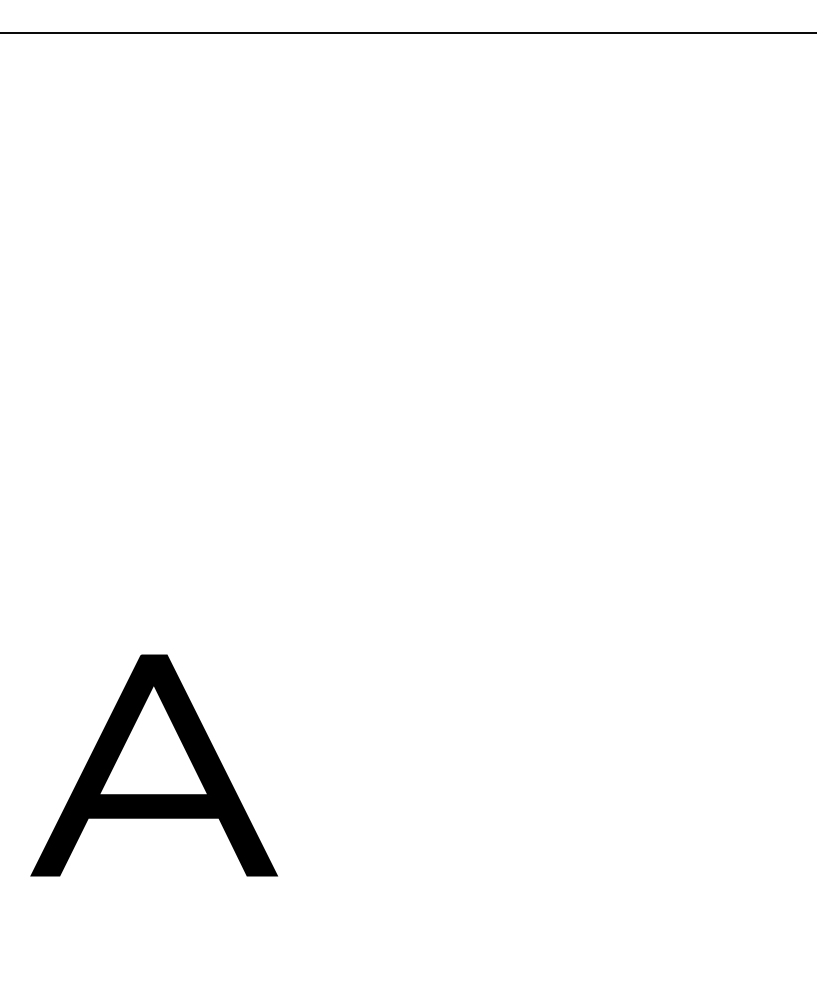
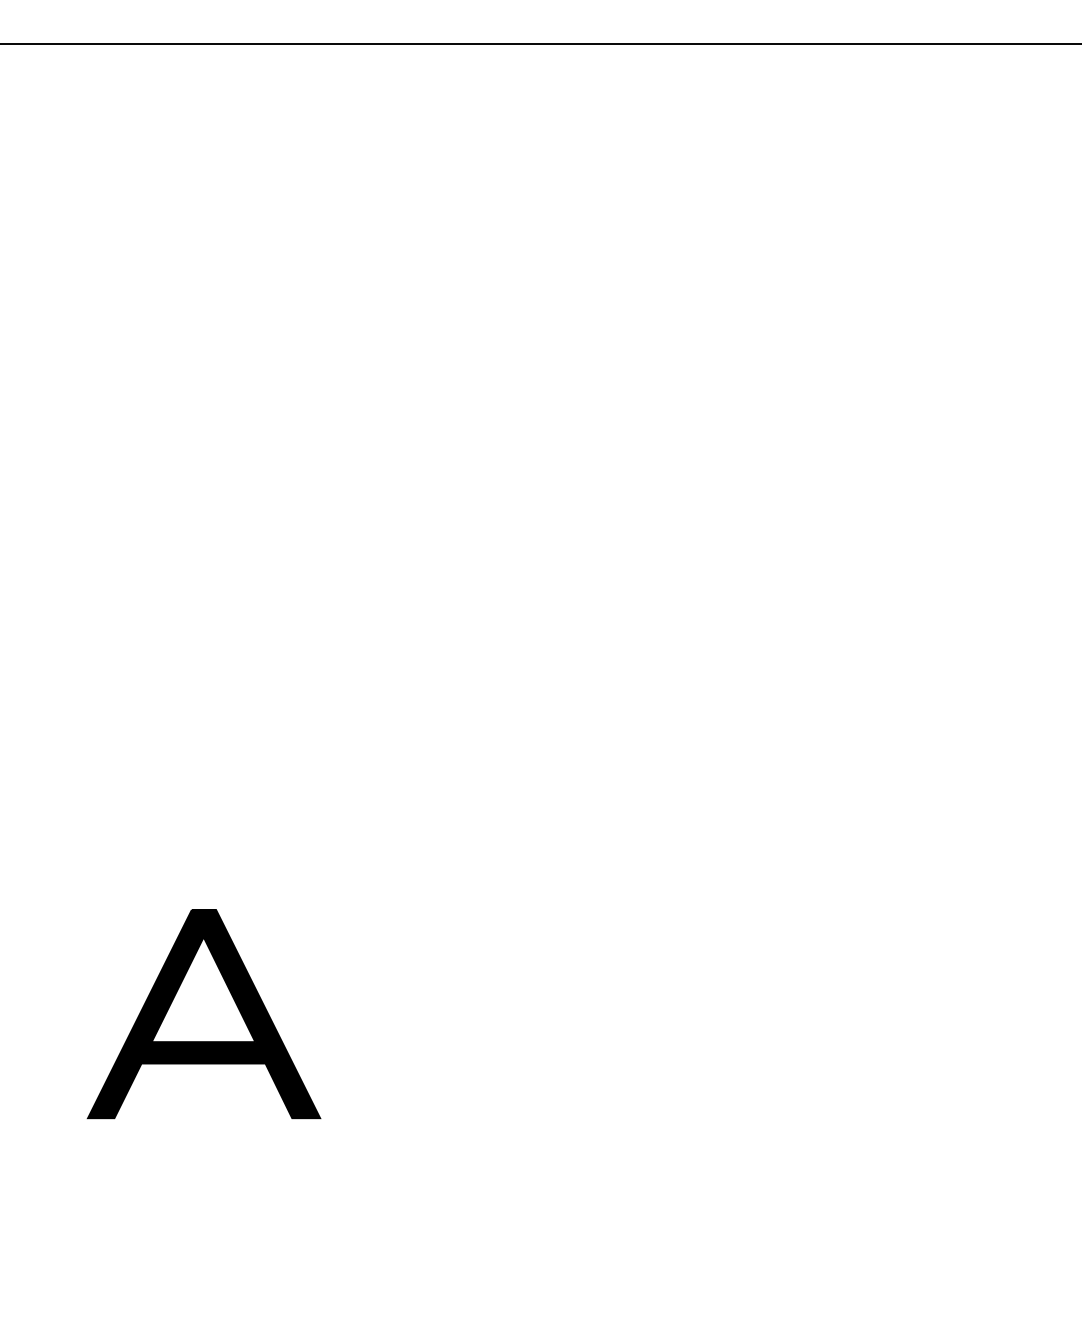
part: (153, 765) -> (203, 1013), size x0.71

